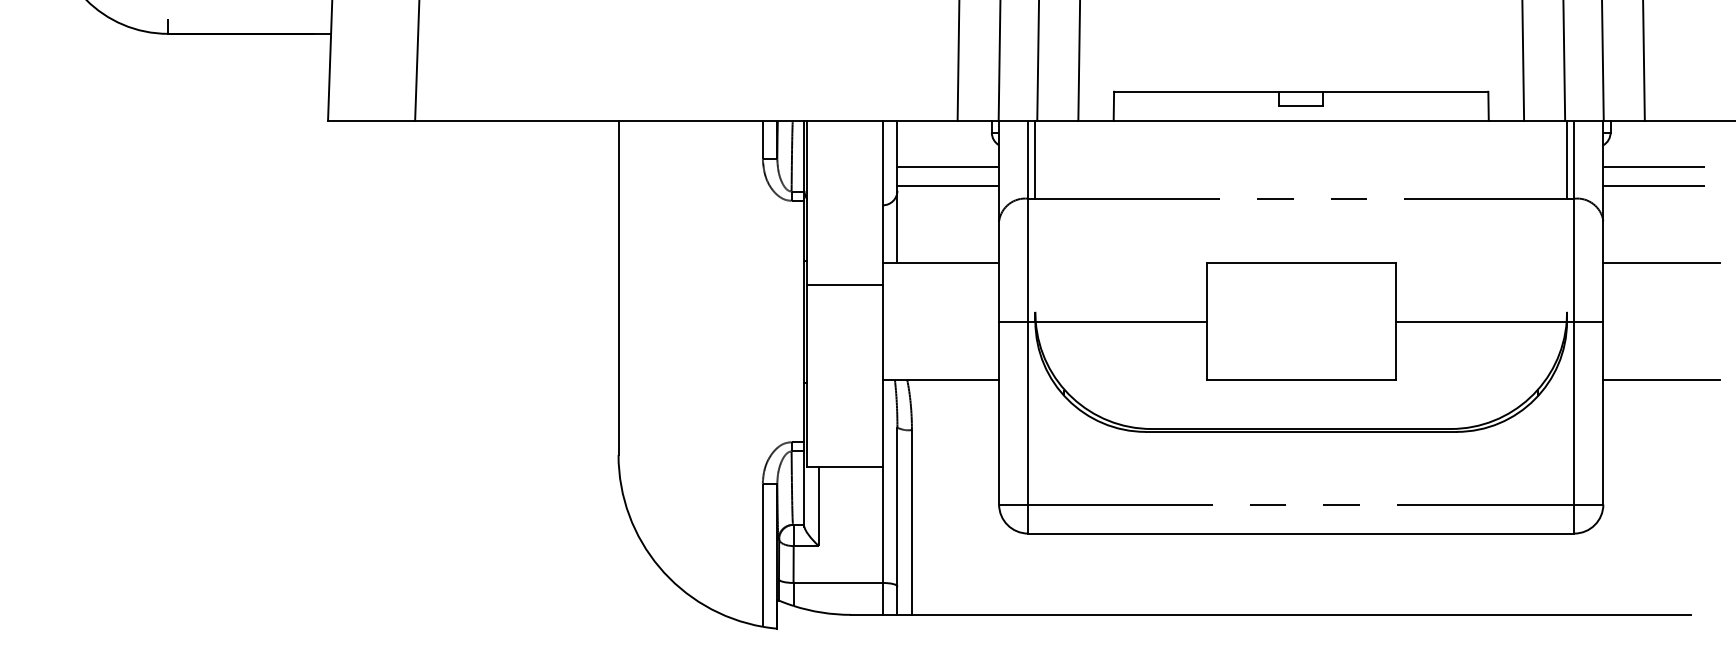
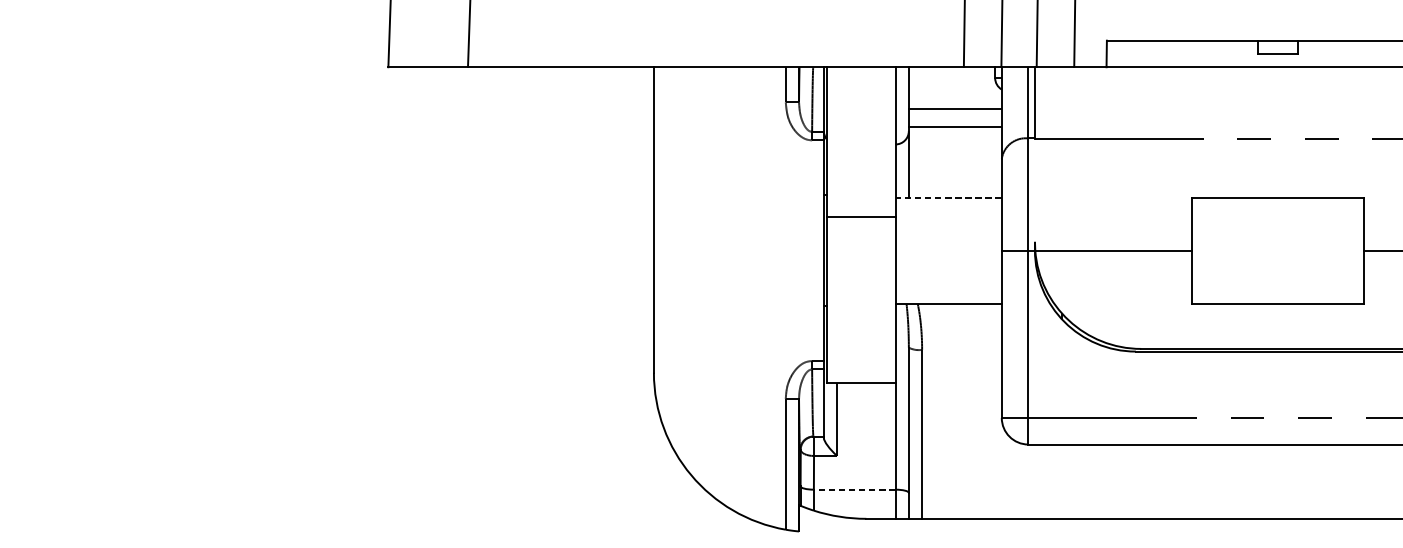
line: (940, 263) -> (948, 197), solid -> dashed
line: (838, 582) -> (854, 489), solid -> dashed

